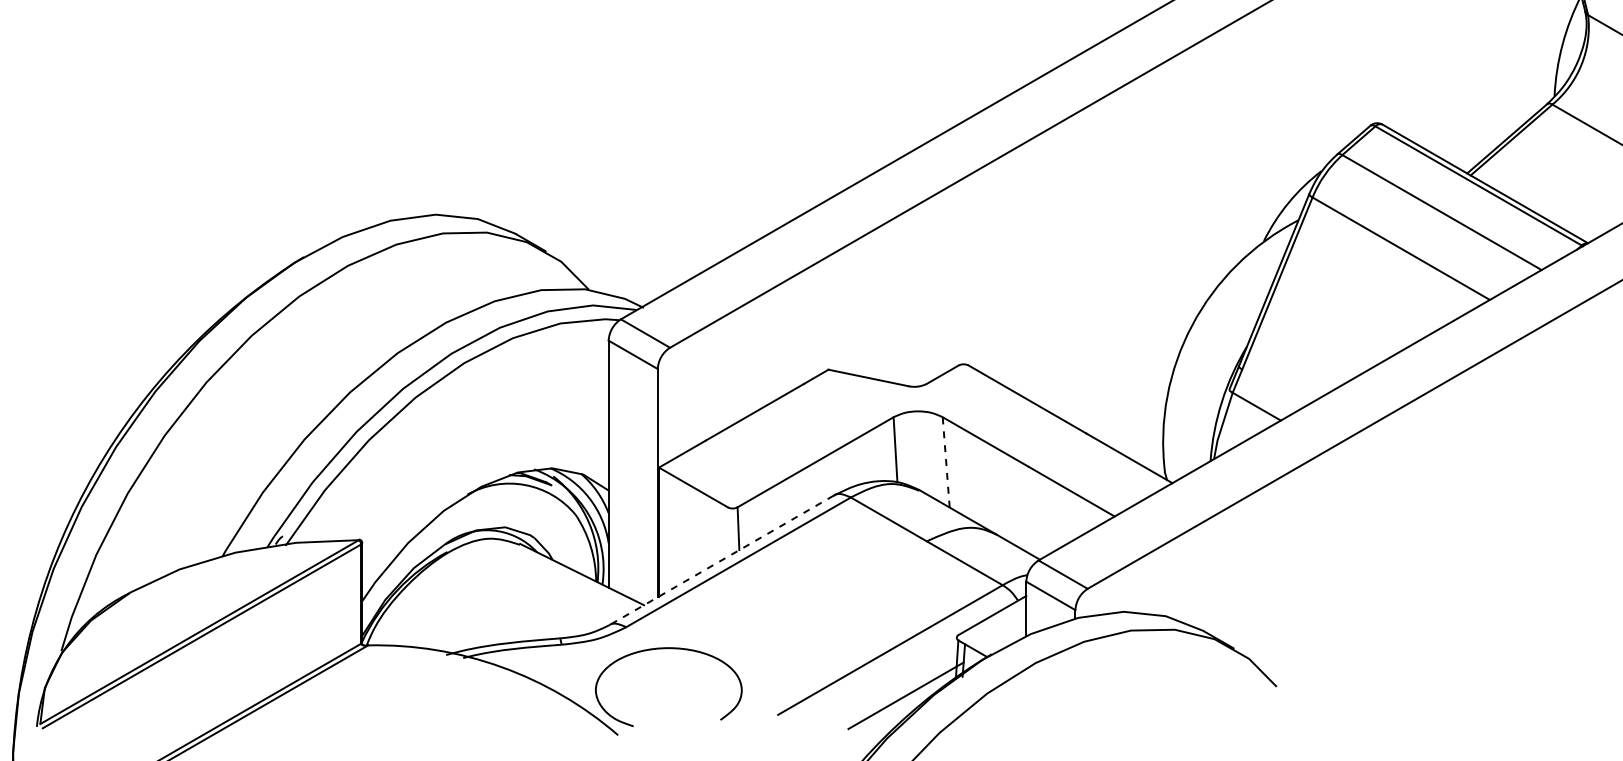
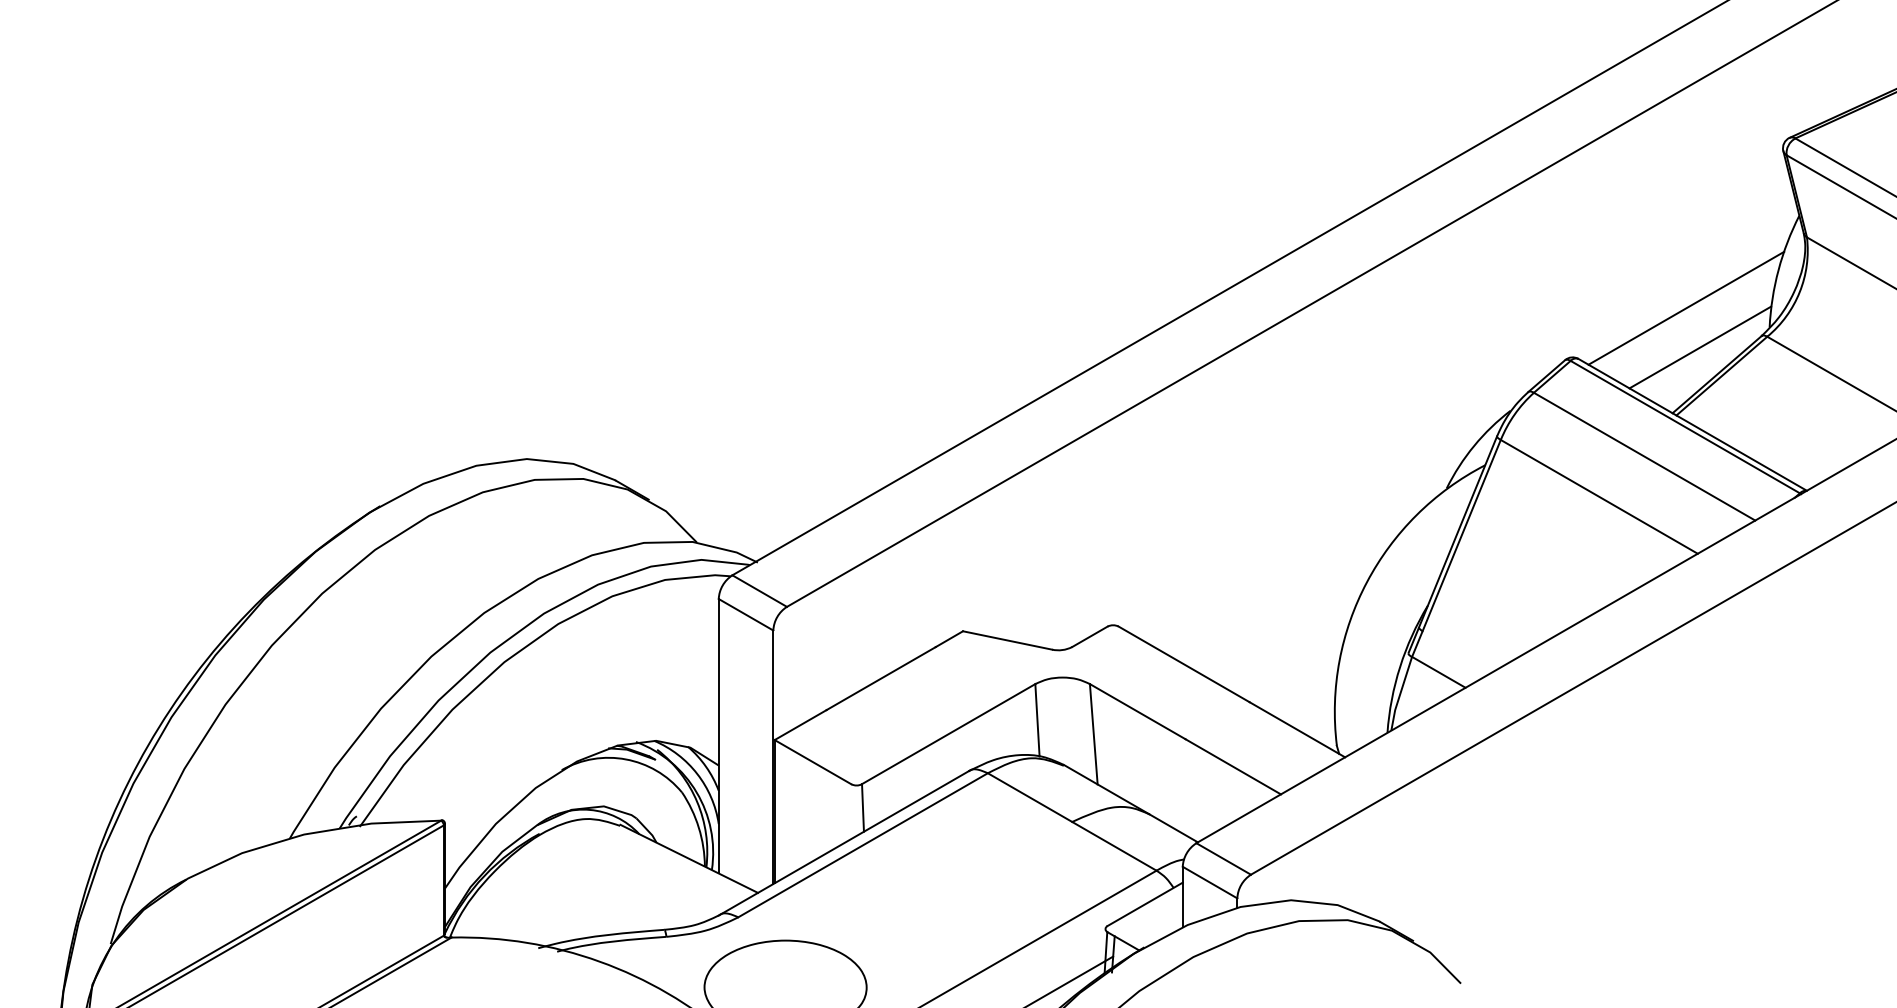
line: (1479, 78) -> (1686, 307), added
line: (1492, 114) -> (1700, 347), added
line: (945, 461) -> (1093, 733), dashed -> solid
line: (720, 560) -> (843, 843), dashed -> solid

